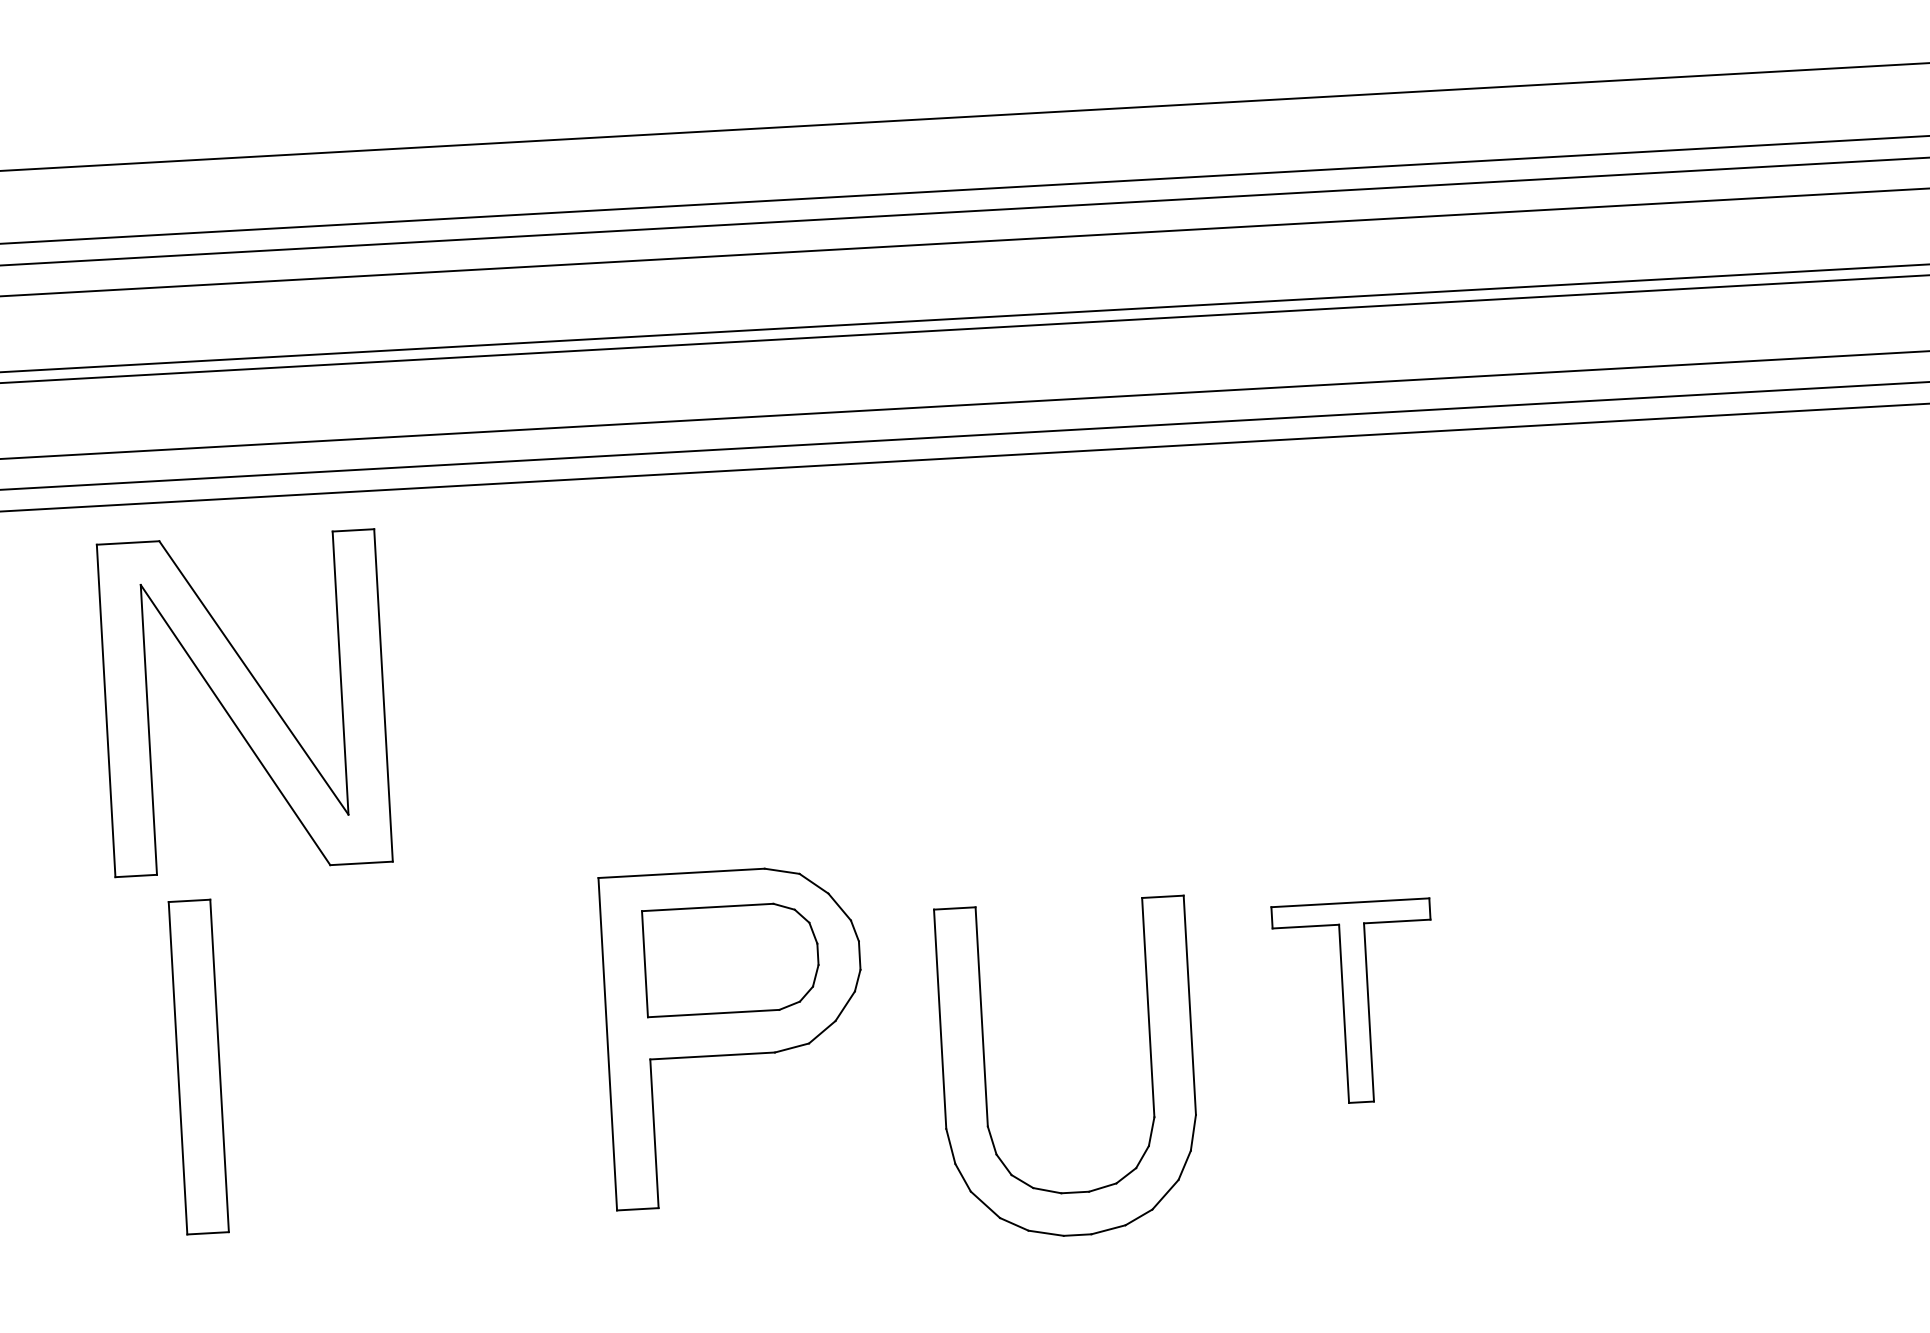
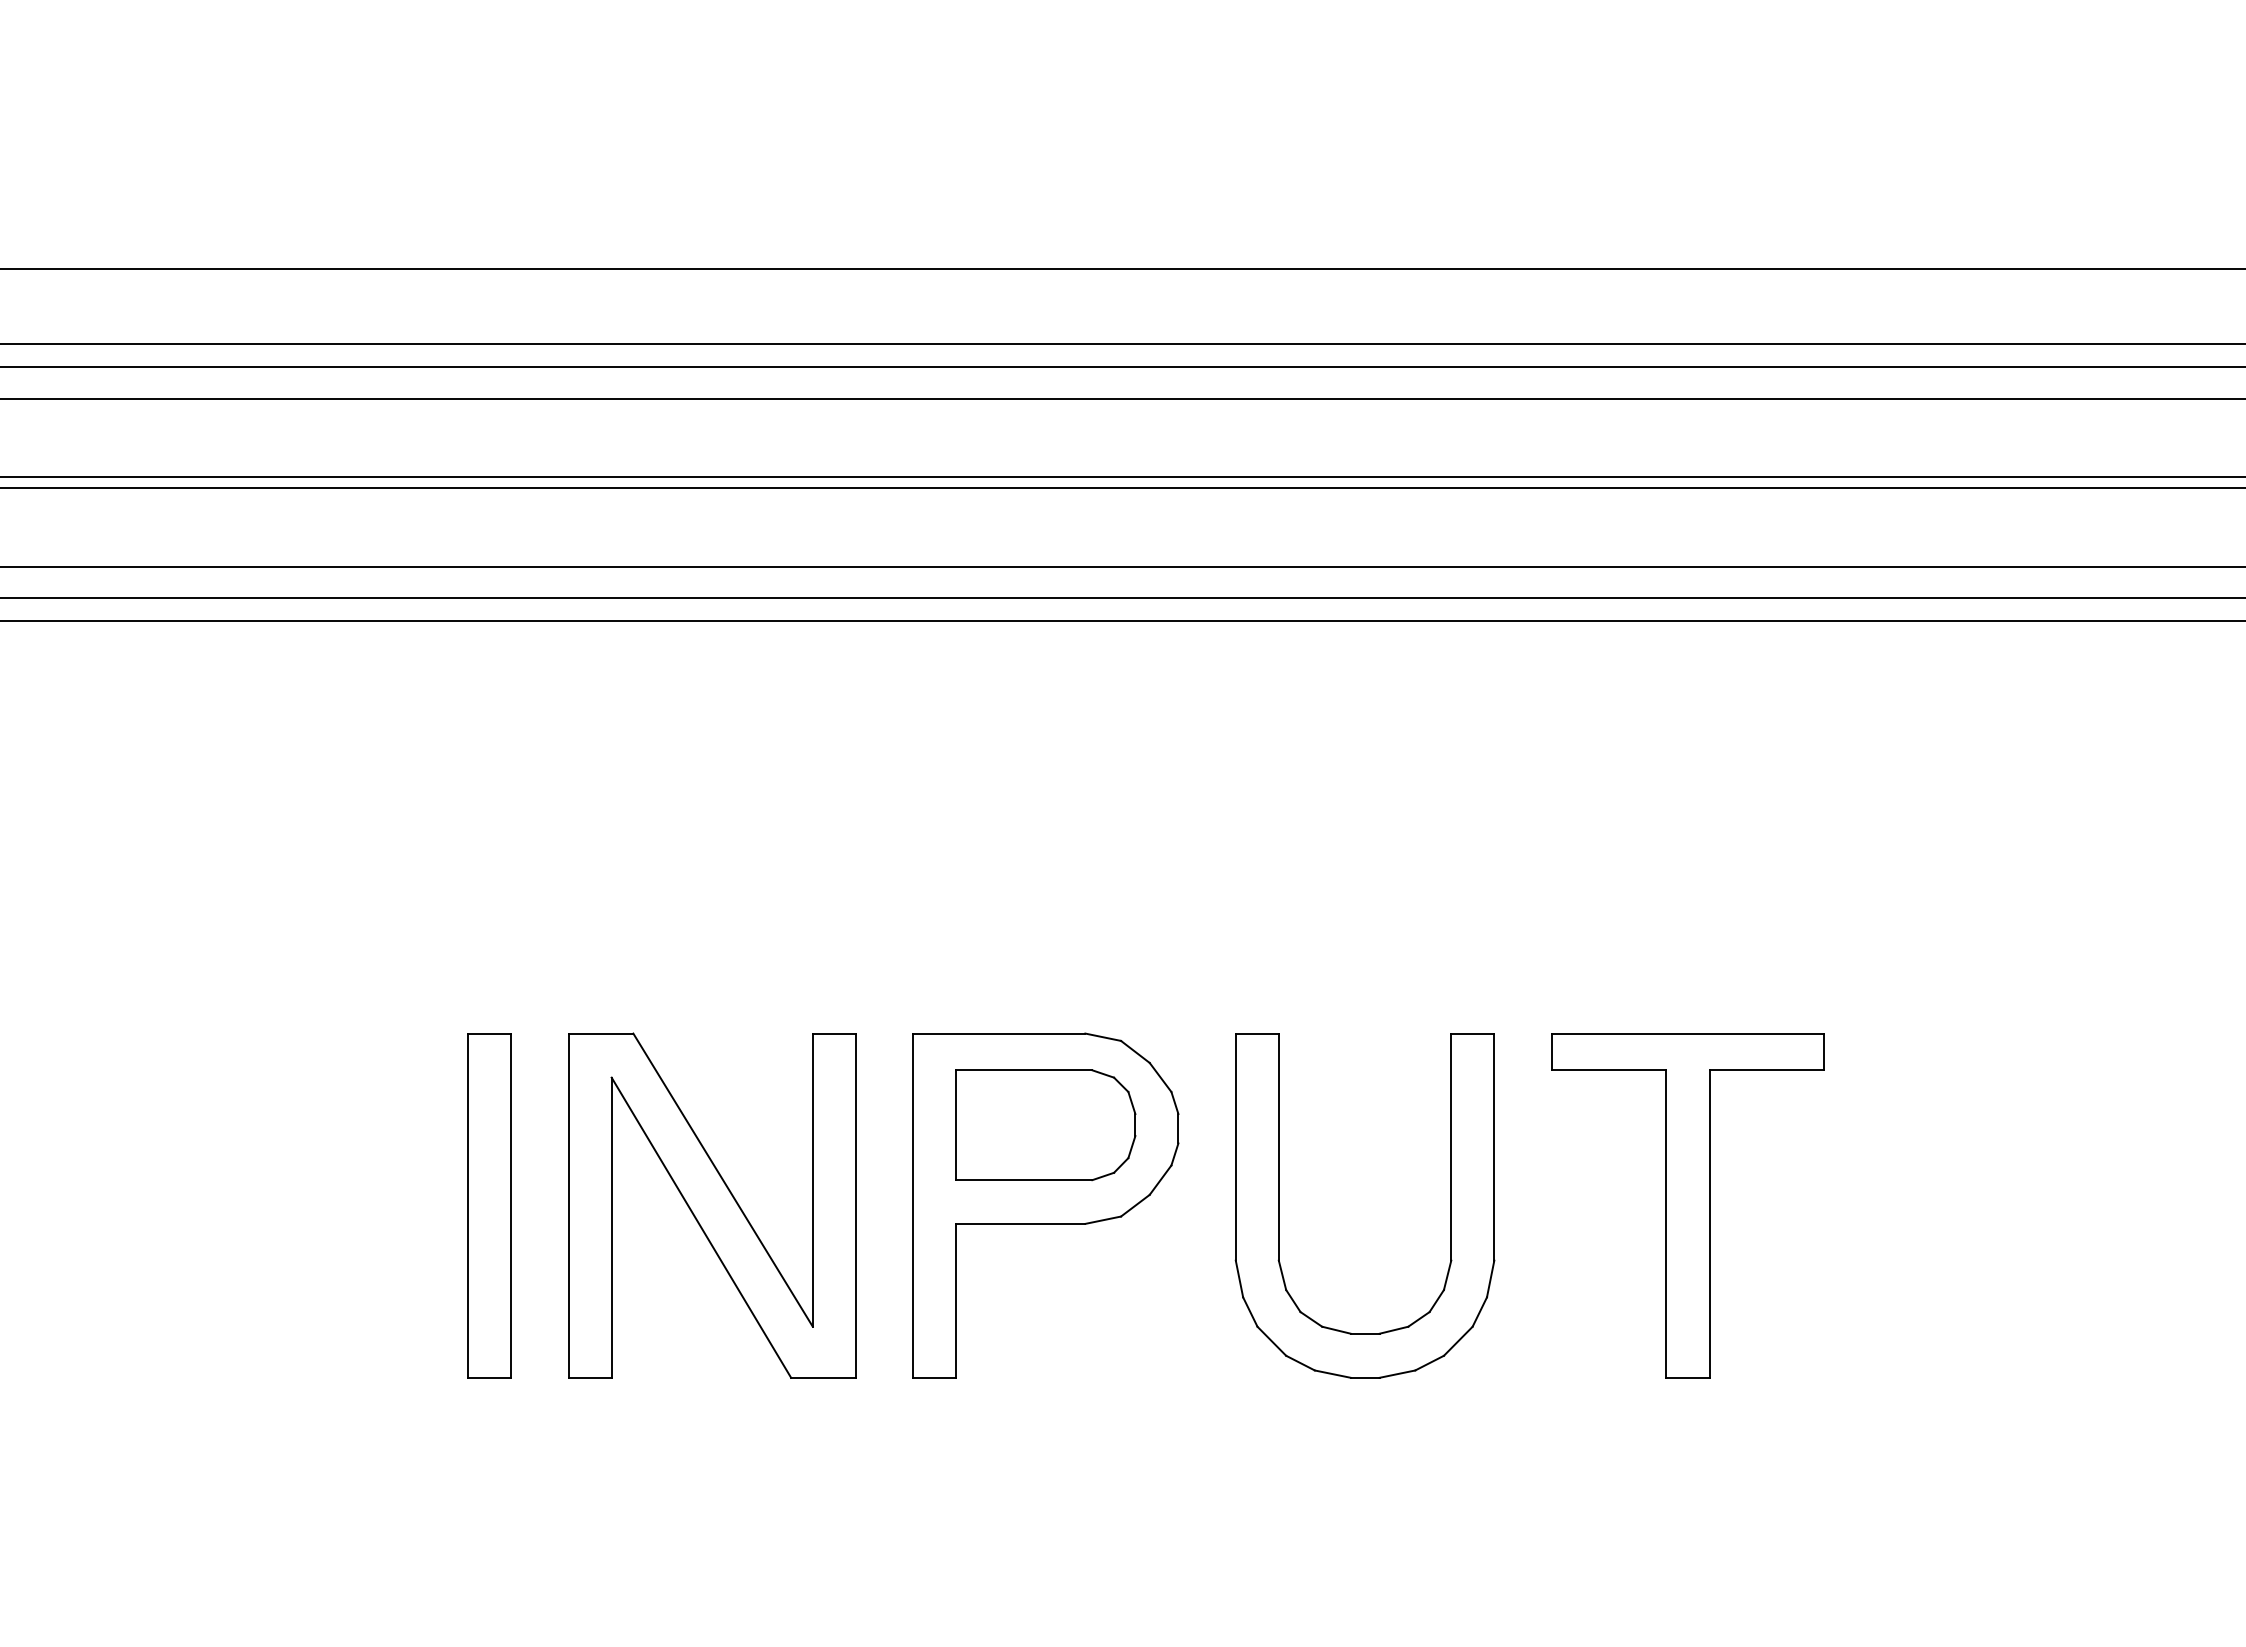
part: (245, 702) -> (712, 1205), moved
part: (1355, 1002) -> (1687, 1205), size x1.67
part: (985, 1073) -> (1279, 1205), moved

